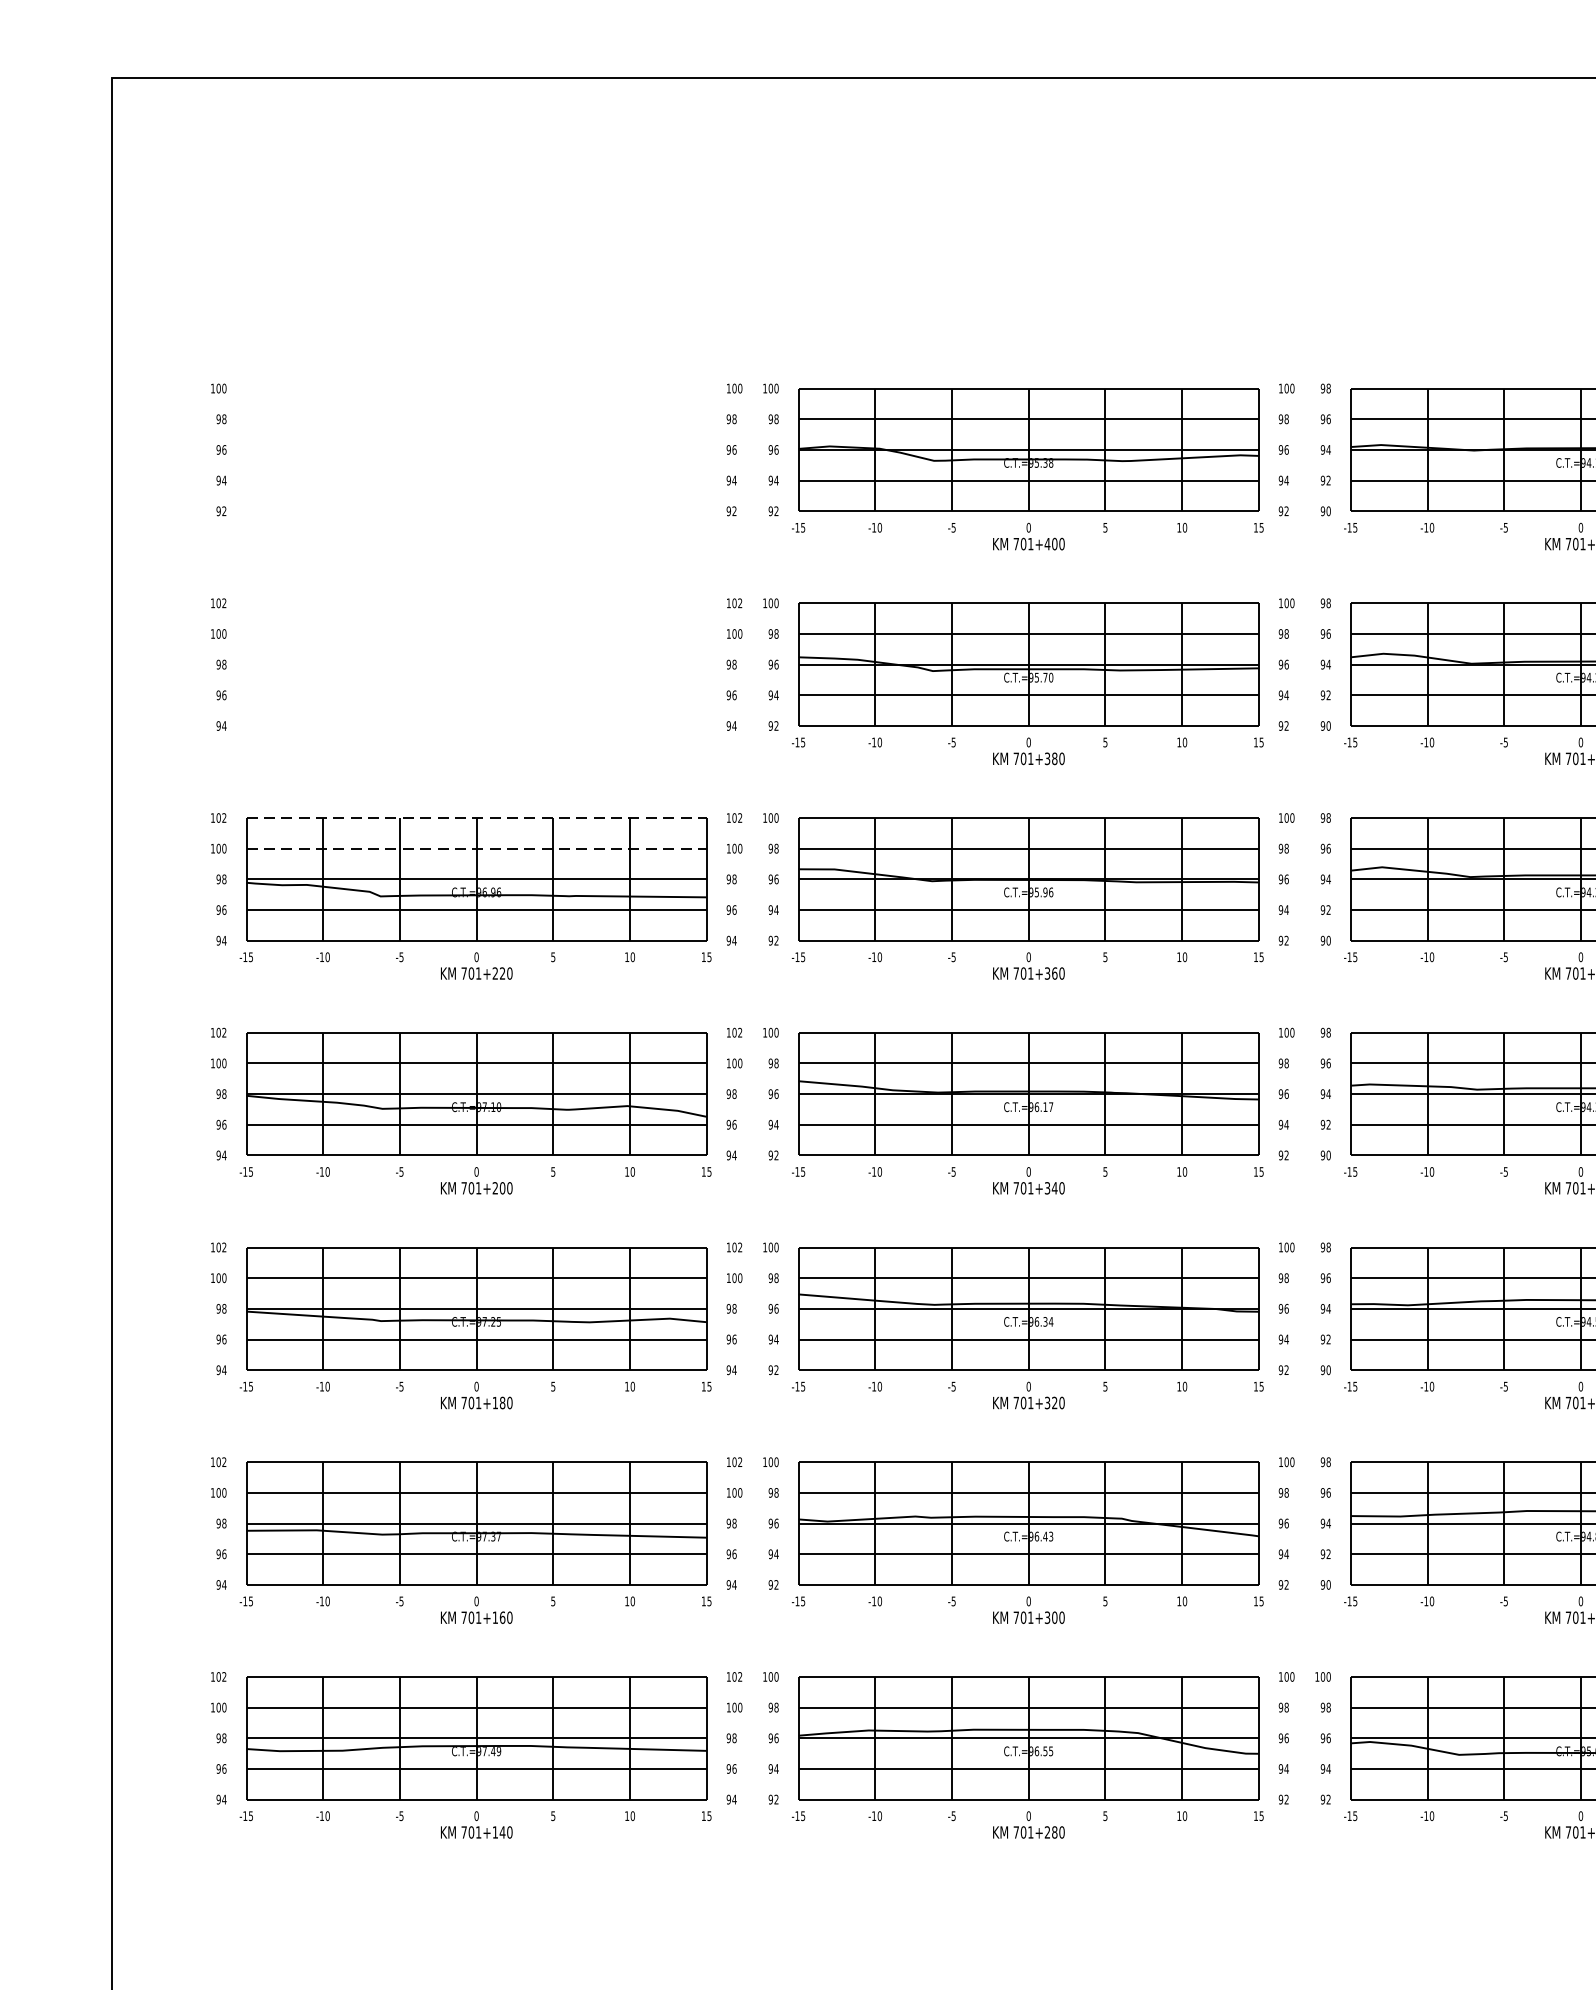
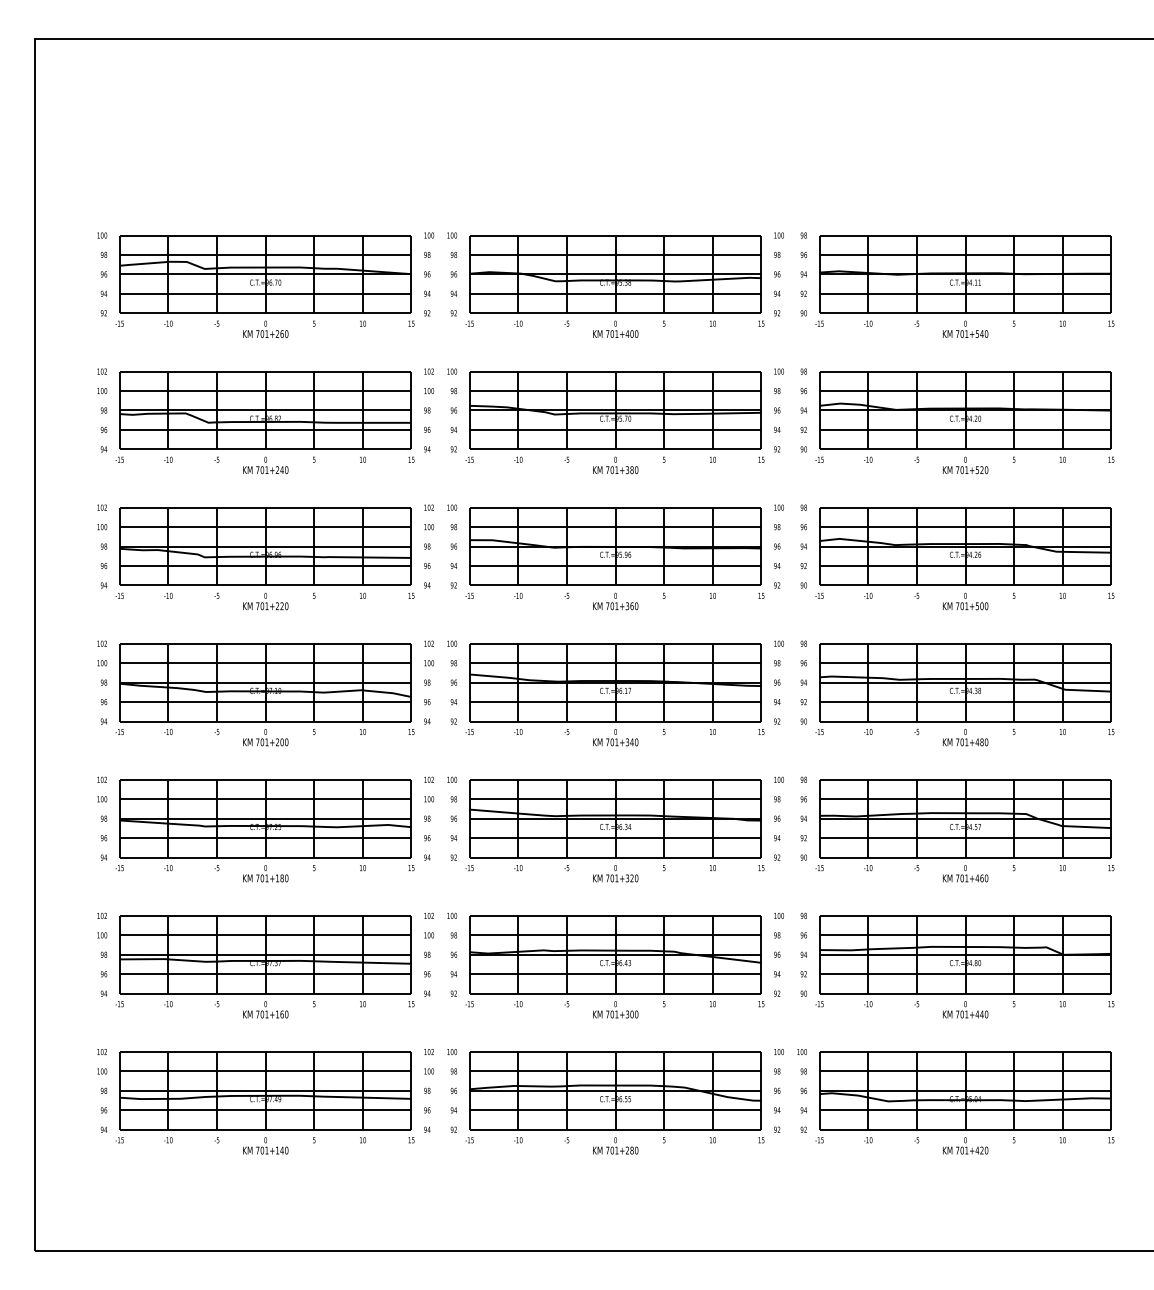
part: (474, 469) -> (264, 286), added
part: (474, 683) -> (264, 422), added
line: (476, 817) -> (265, 507), dashed -> solid
line: (476, 849) -> (265, 527), dashed -> solid

